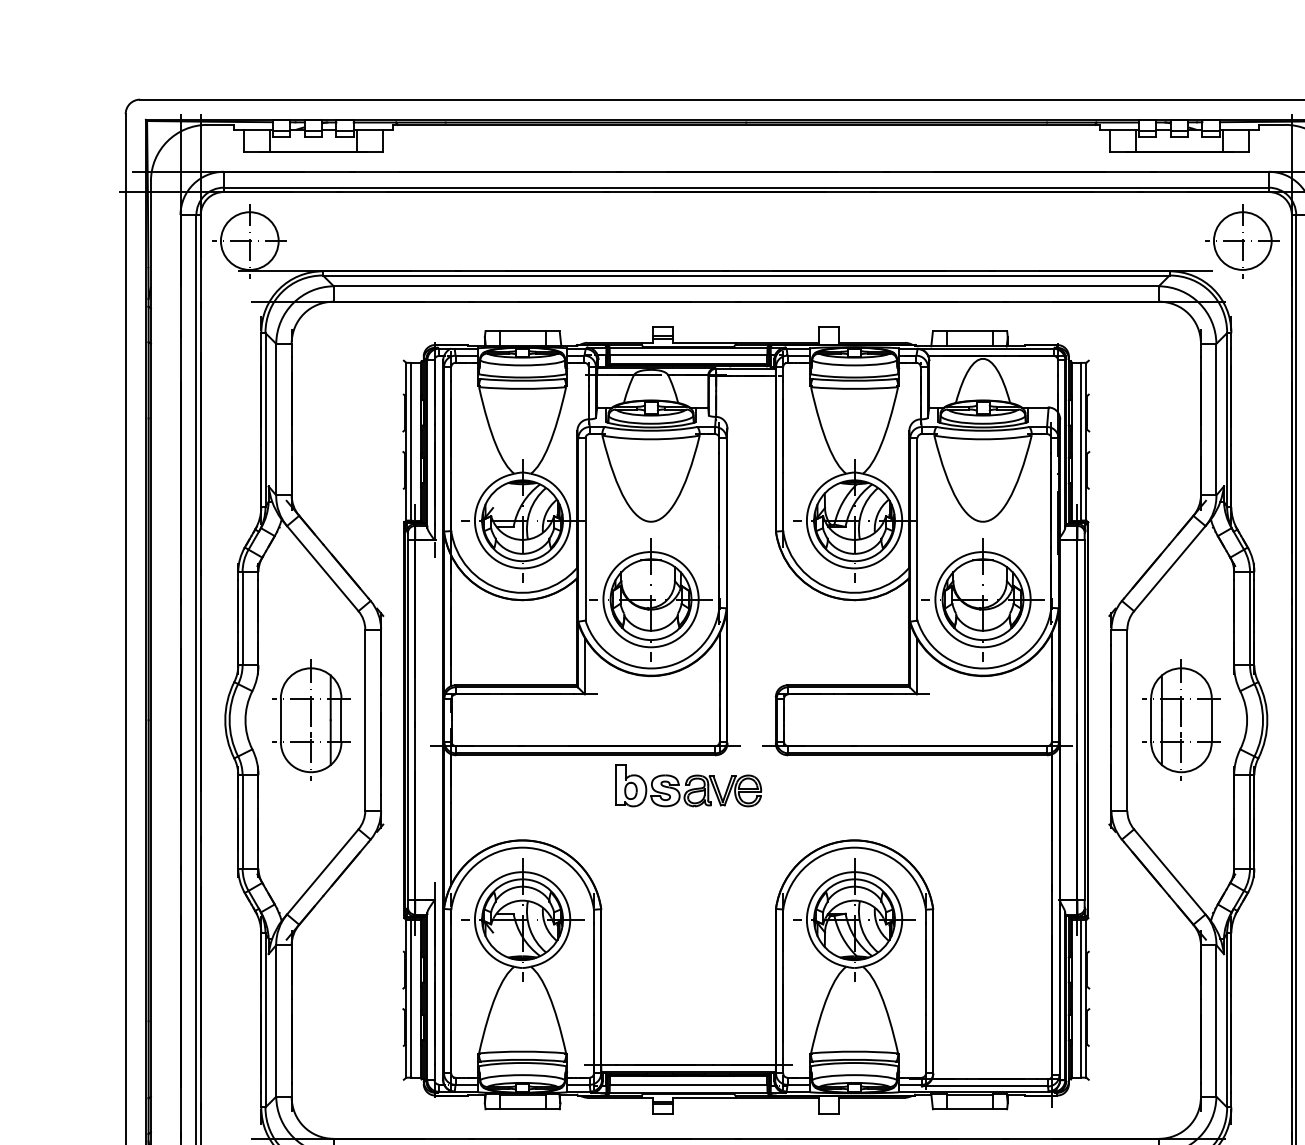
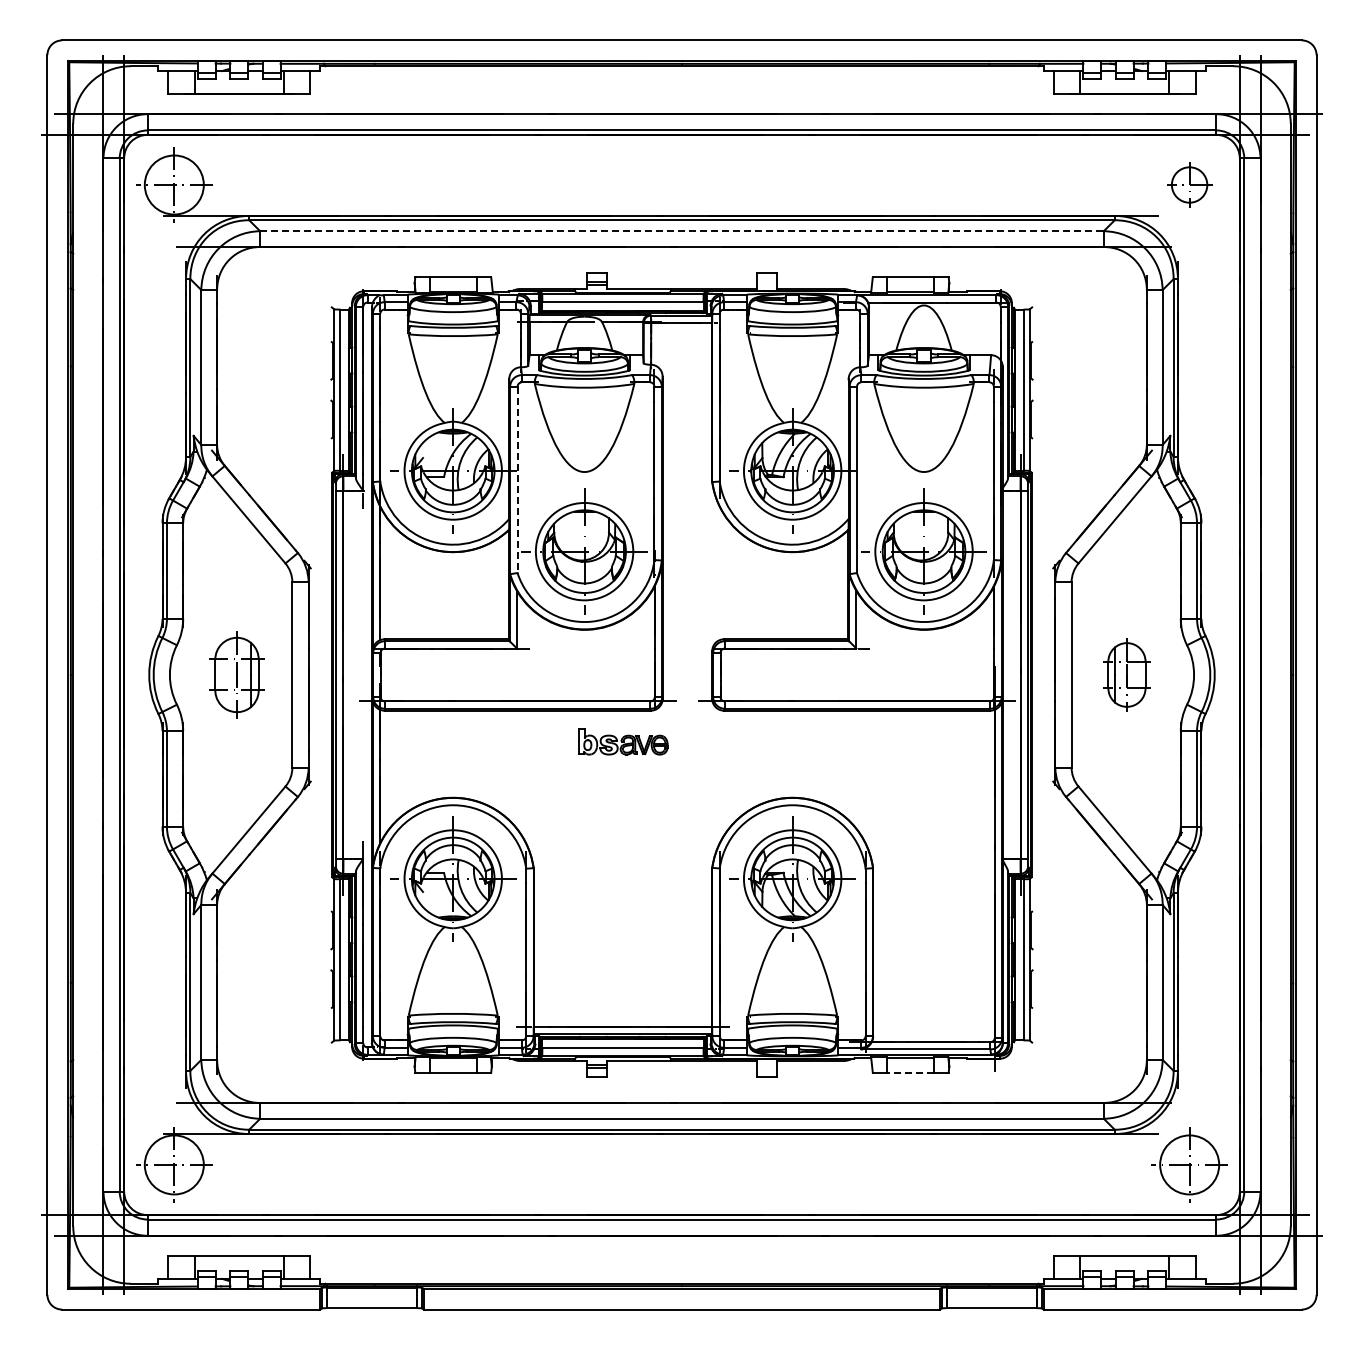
part: (1242, 240) -> (1189, 184), size x0.6
line: (745, 286) -> (681, 231), solid -> dashed
line: (585, 530) -> (517, 480), solid -> dashed
part: (310, 719) -> (236, 674), size x0.7
part: (1181, 719) -> (1126, 674), size x0.6
part: (689, 785) -> (623, 741), size x0.6
line: (969, 1109) -> (910, 1072), solid -> dashed

